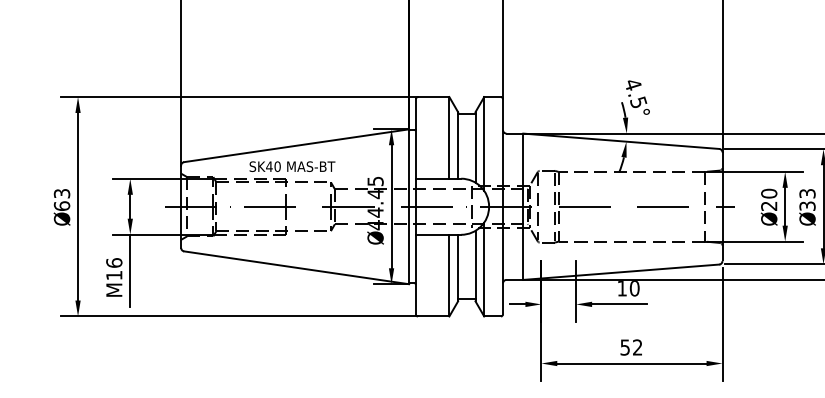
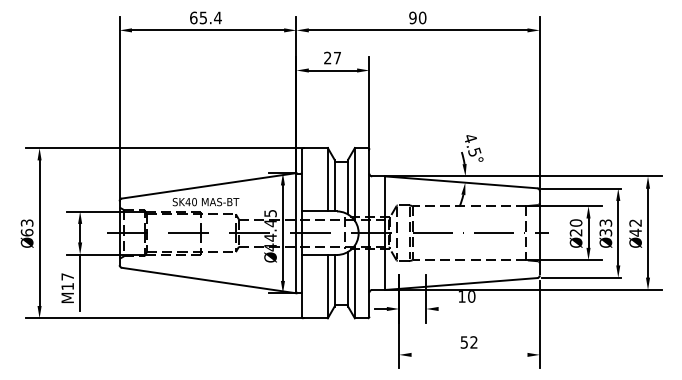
text: (114, 262) -> (67, 276), M16 -> M17
line: (618, 303) -> (459, 308), removed
line: (631, 363) -> (469, 354), removed

